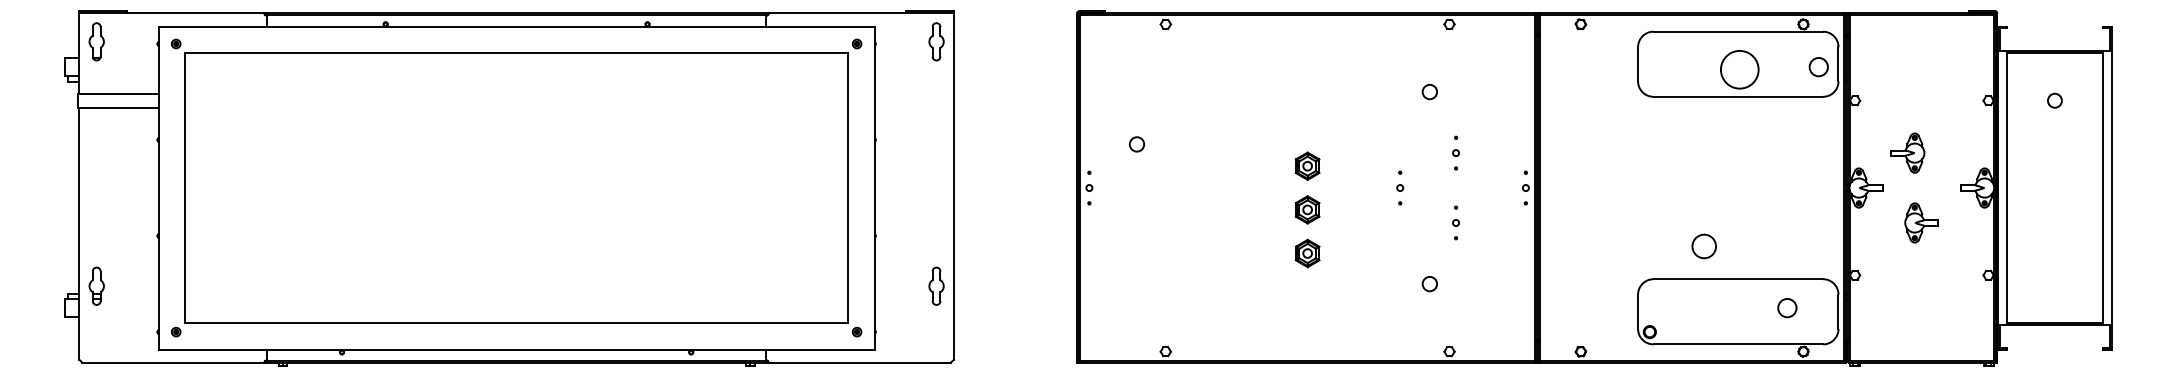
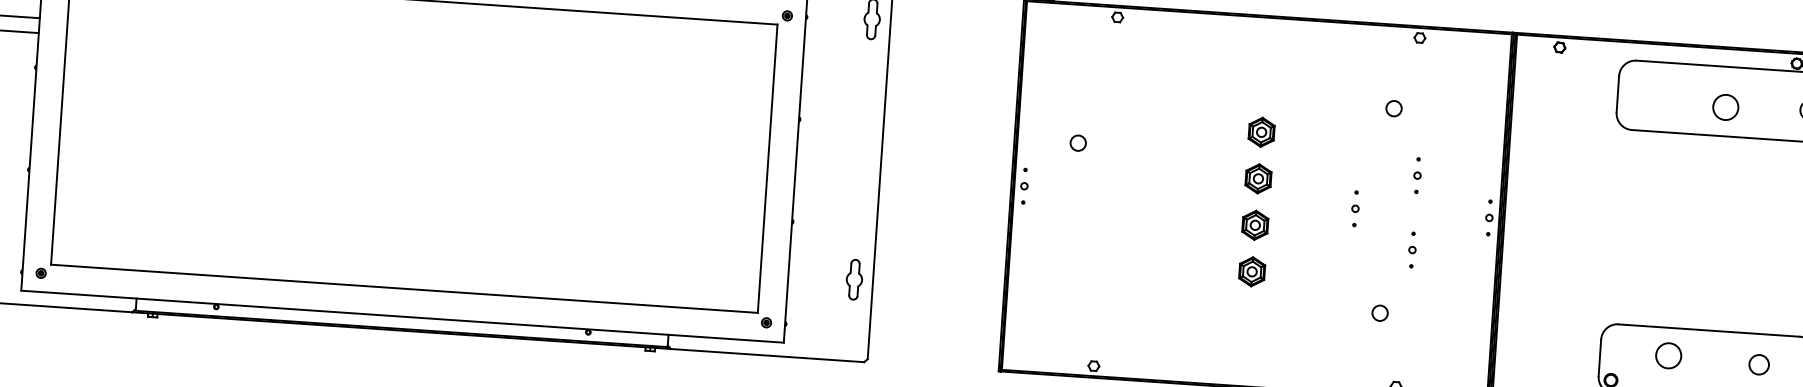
circle: (1739, 69) -> (1725, 107), size x0.62
part: (1307, 122) -> (1261, 132), added
circle: (1703, 246) -> (1667, 355), moved

